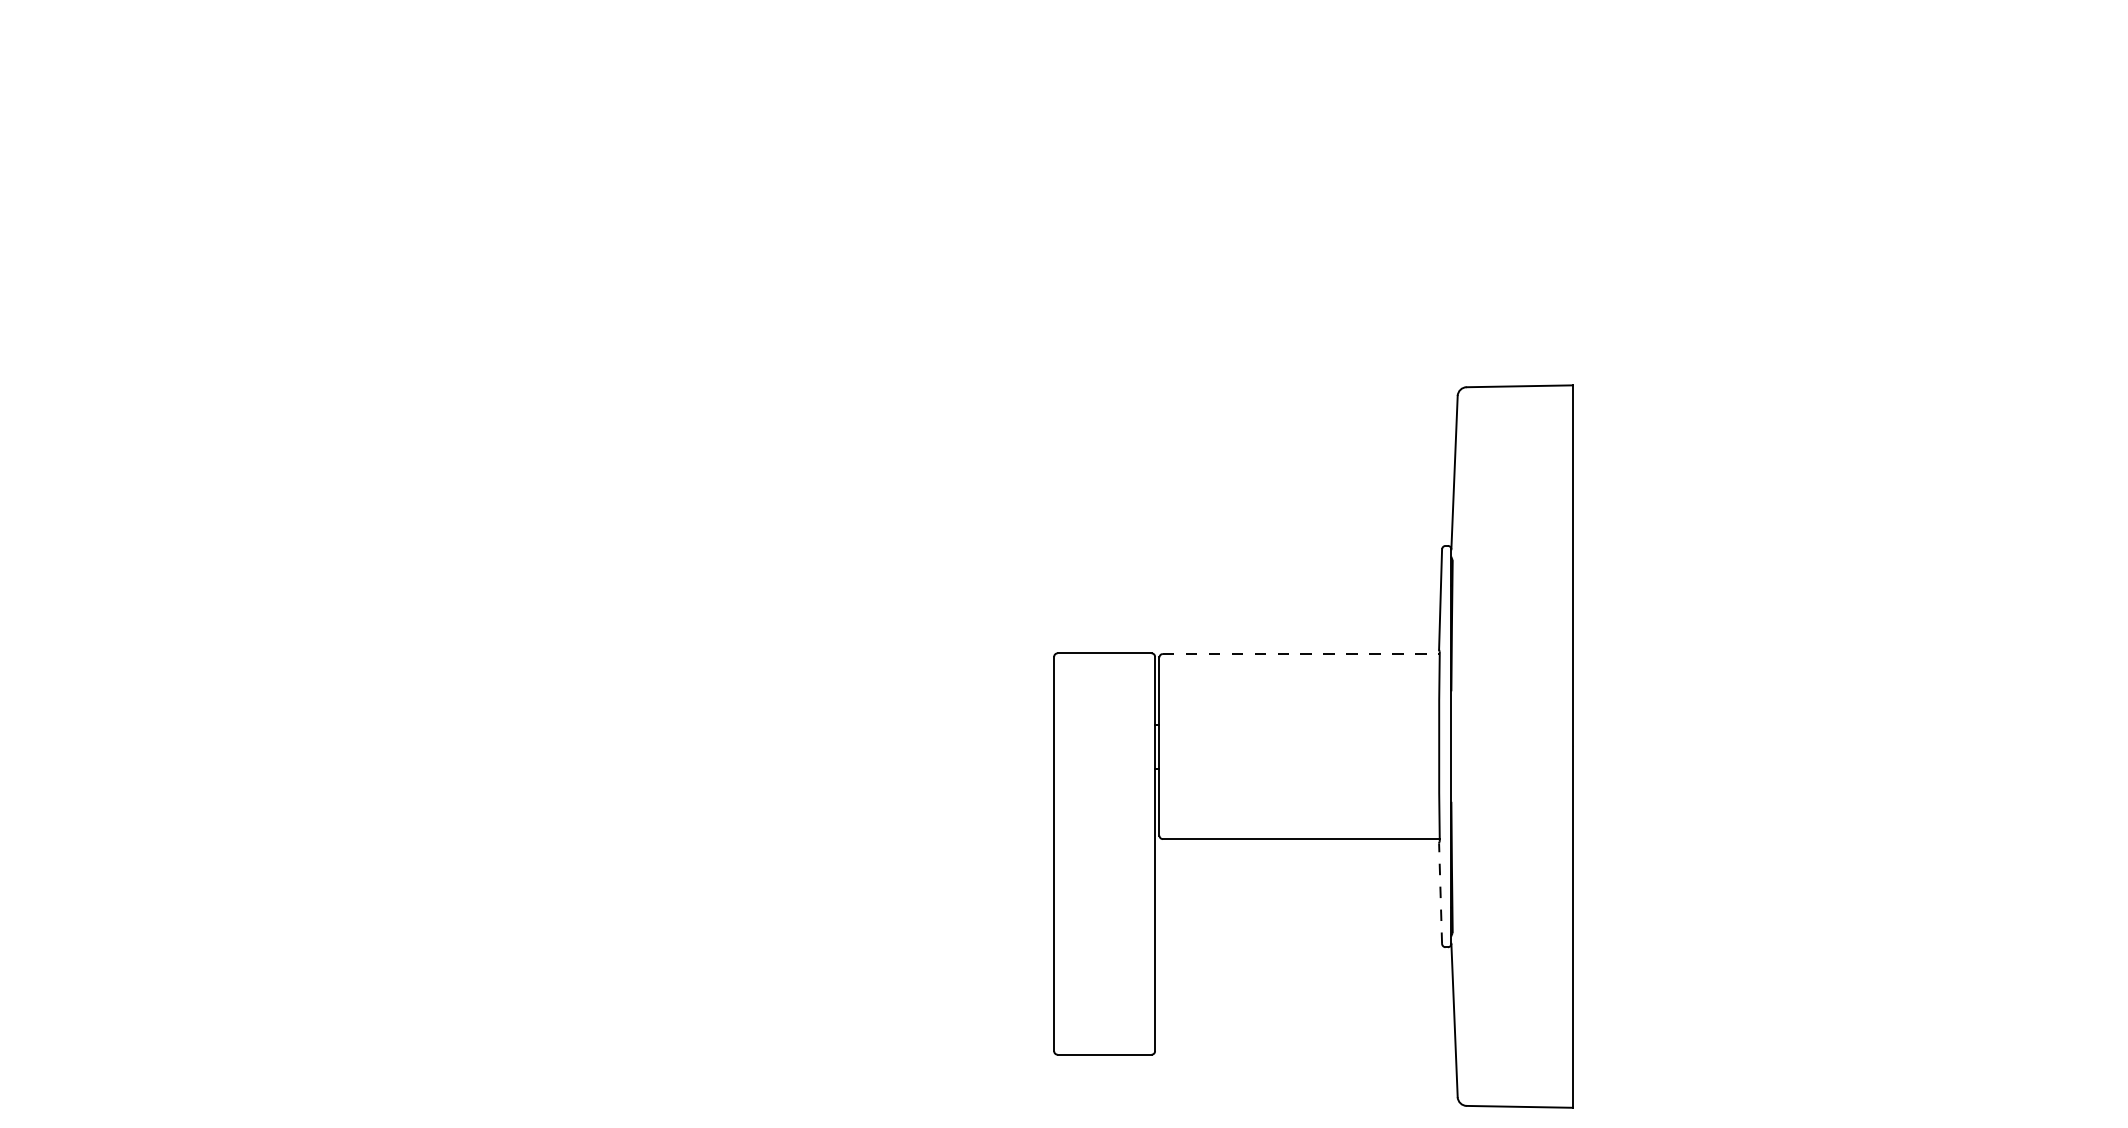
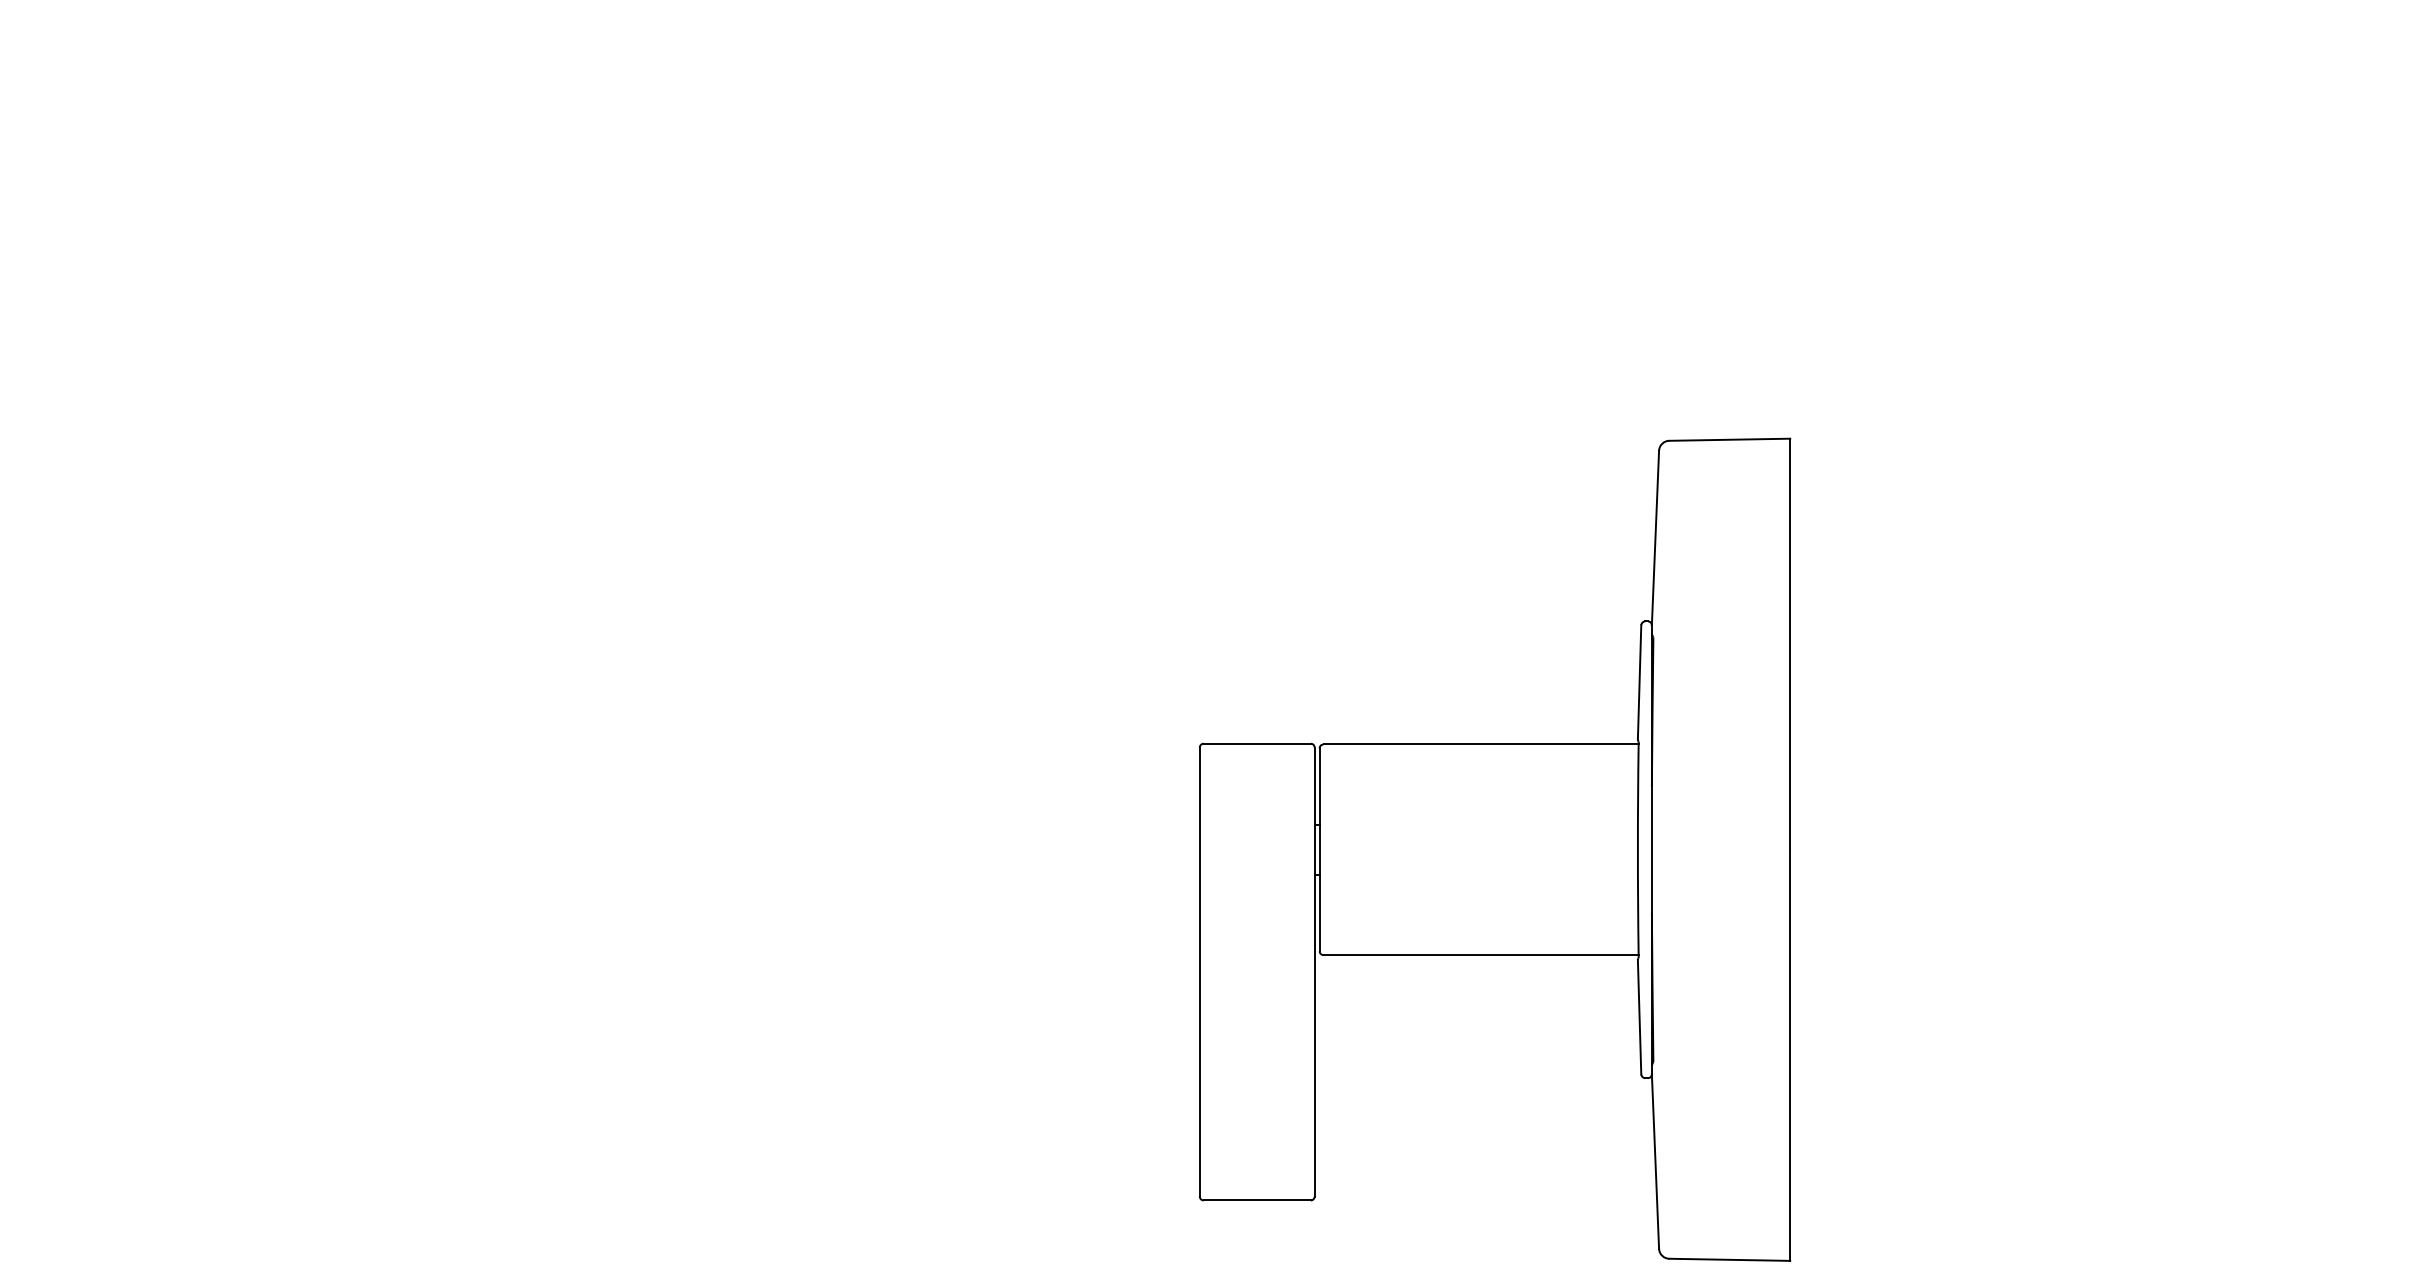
line: (1301, 654) -> (1481, 744), dashed -> solid
line: (1440, 893) -> (1639, 1017), dashed -> solid

